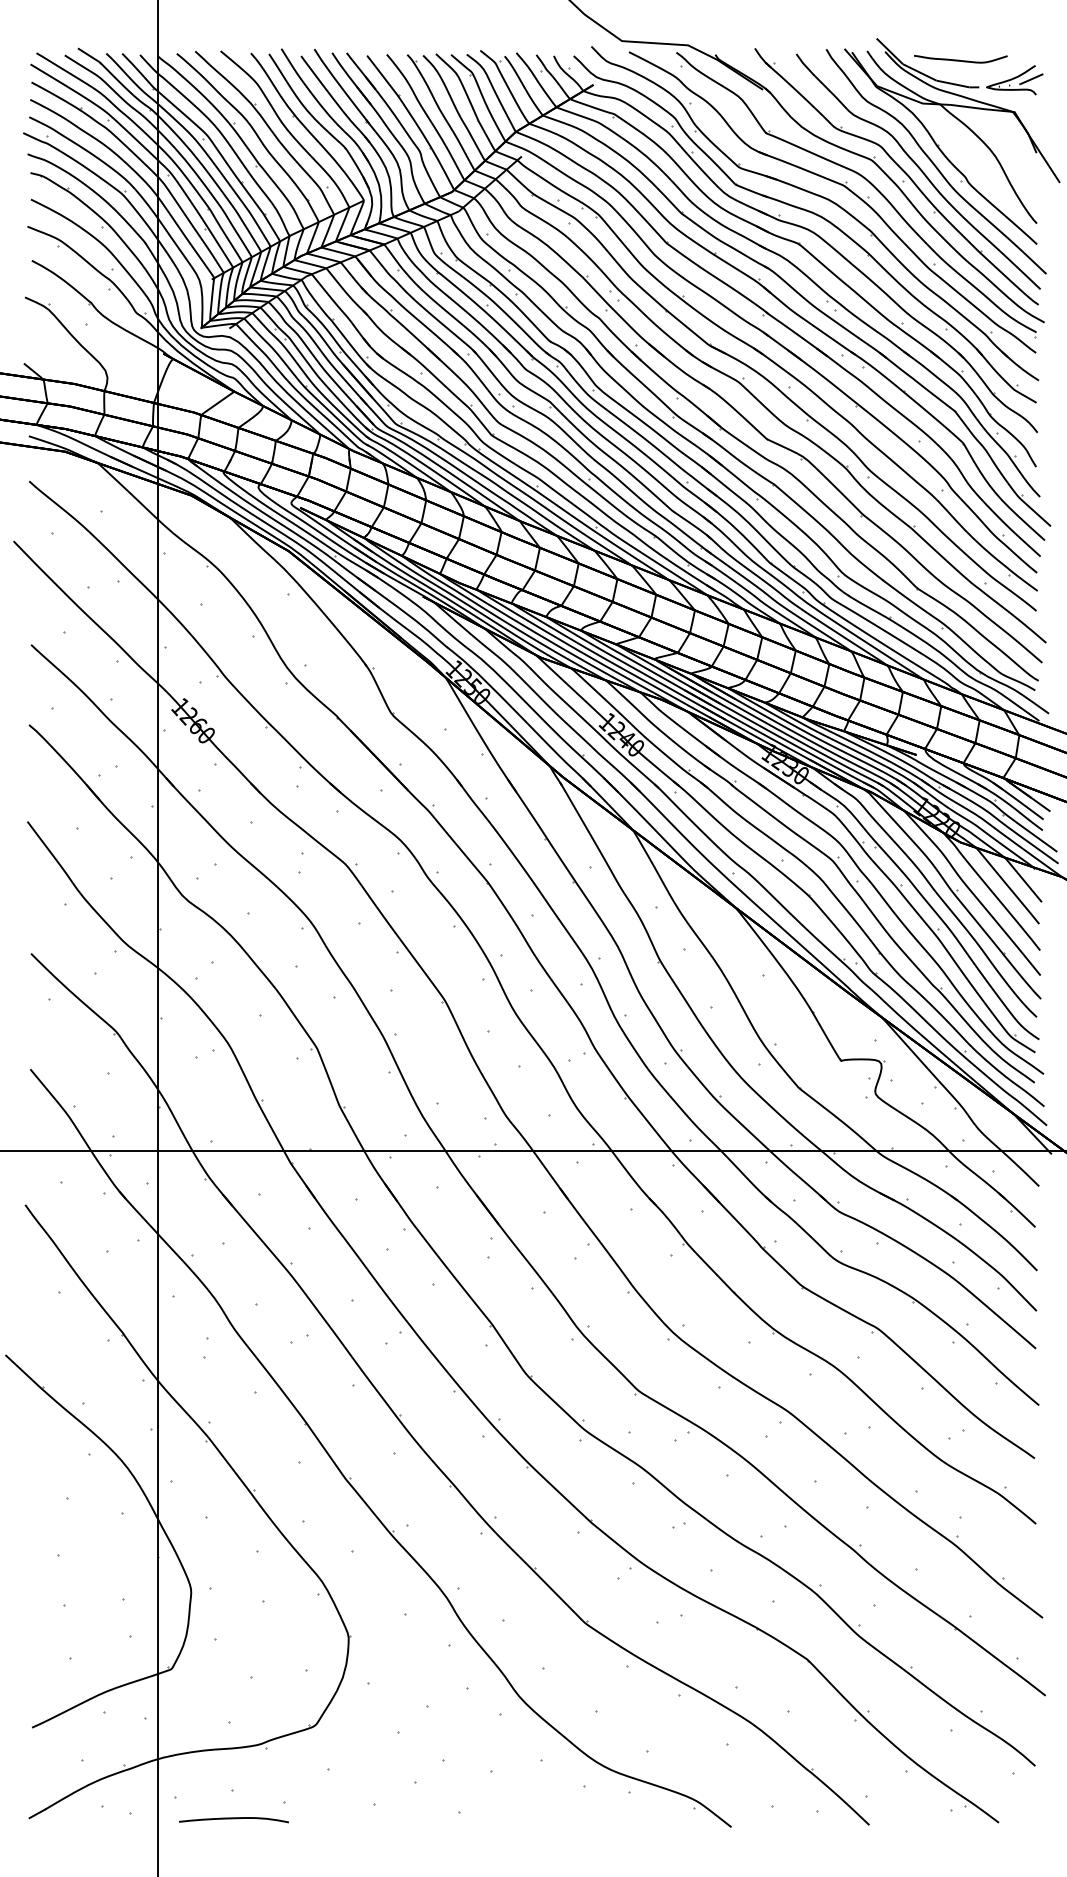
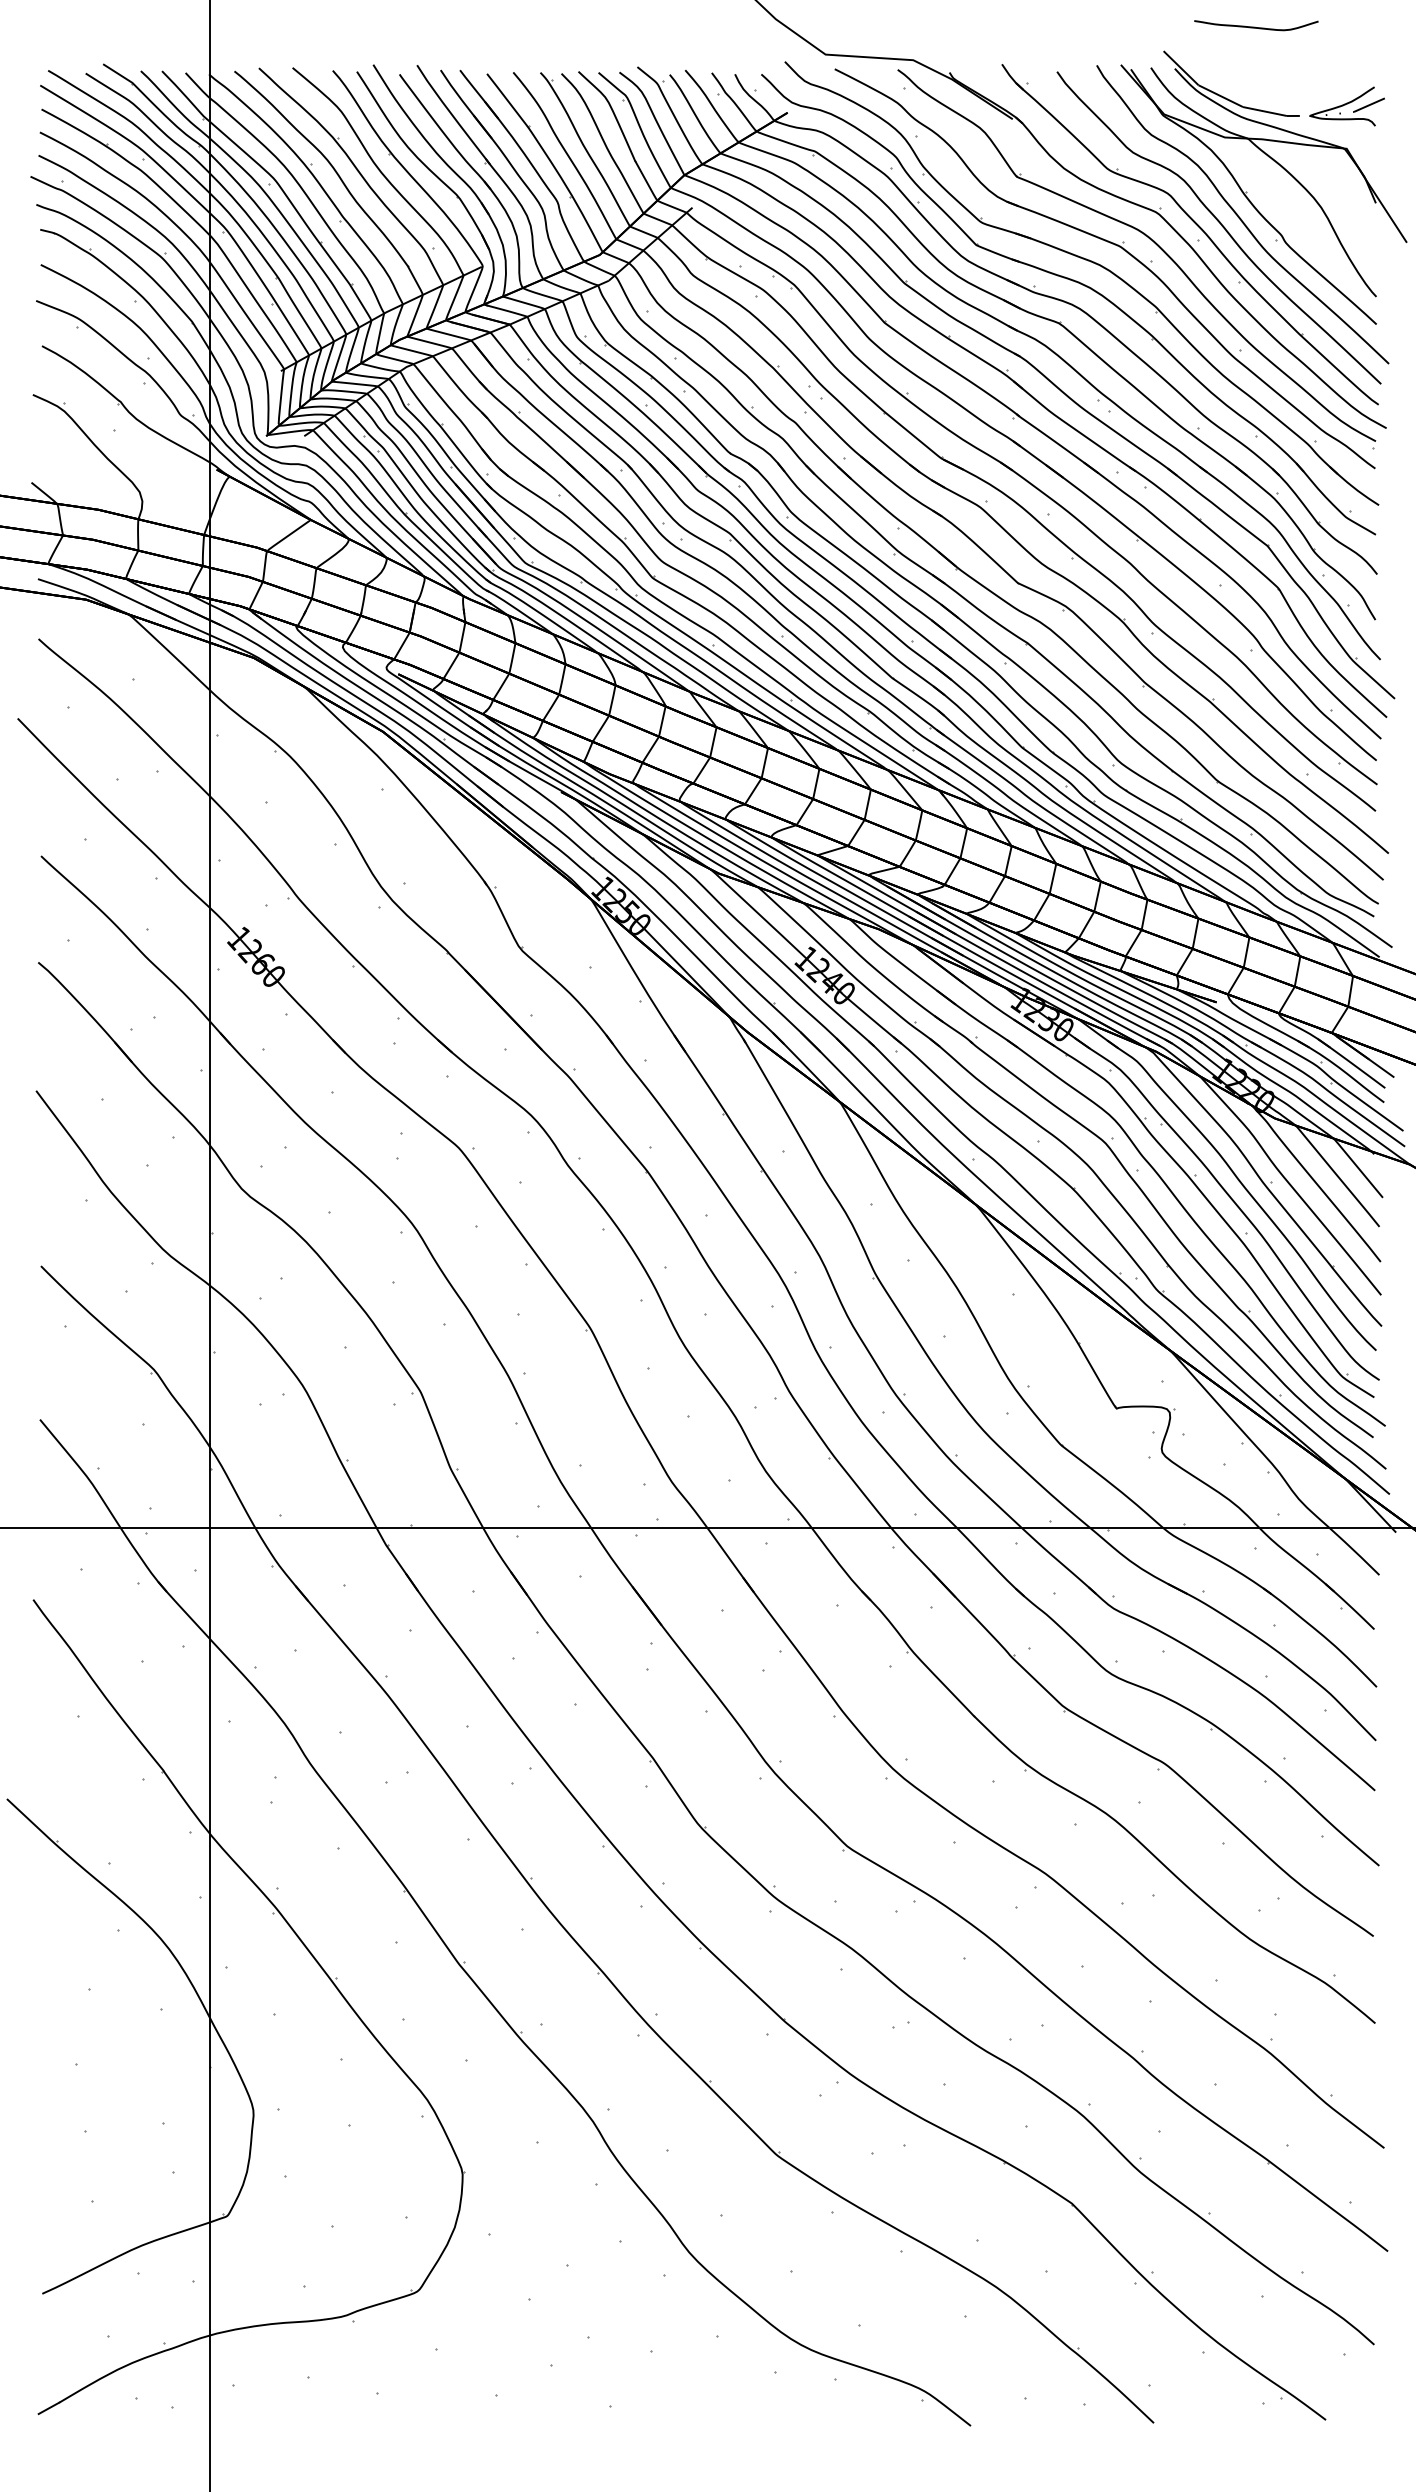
curve: (960, 59) -> (1255, 26), moved
curve: (234, 1818) -> (310, 2414), removed

